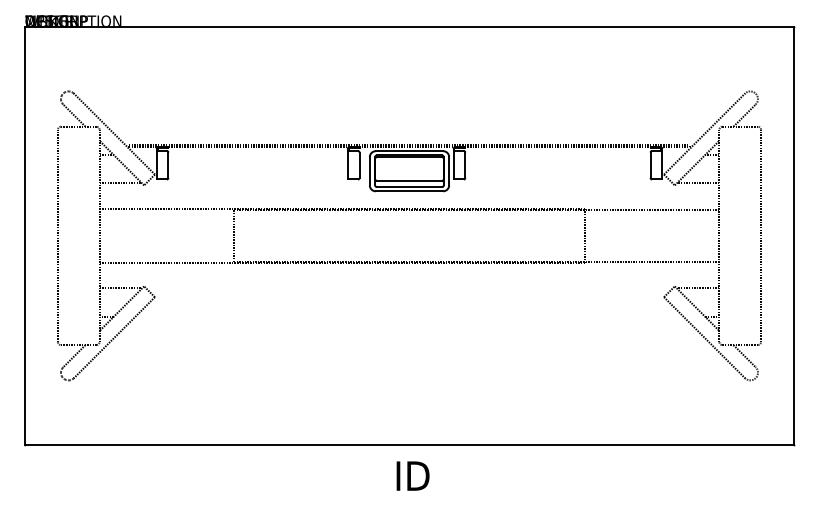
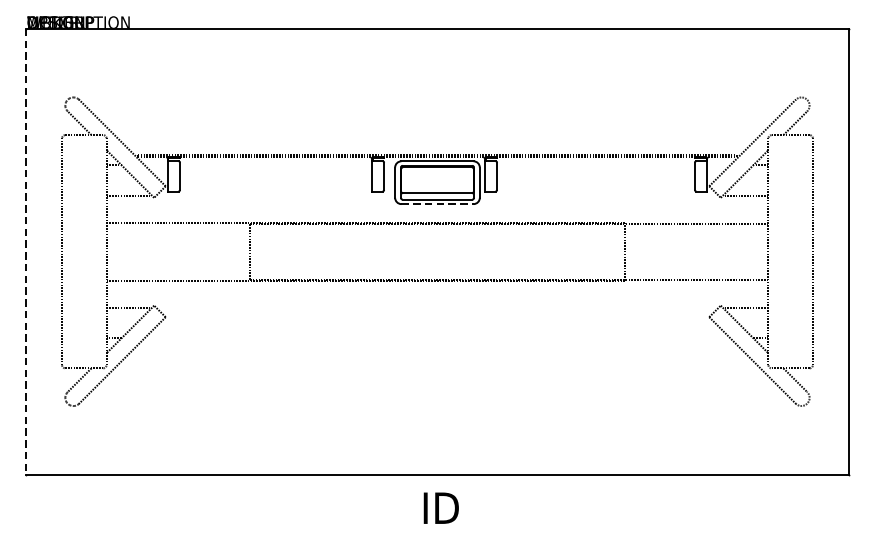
line: (409, 191) -> (437, 204), solid -> dashed
line: (24, 235) -> (26, 251), solid -> dashed

